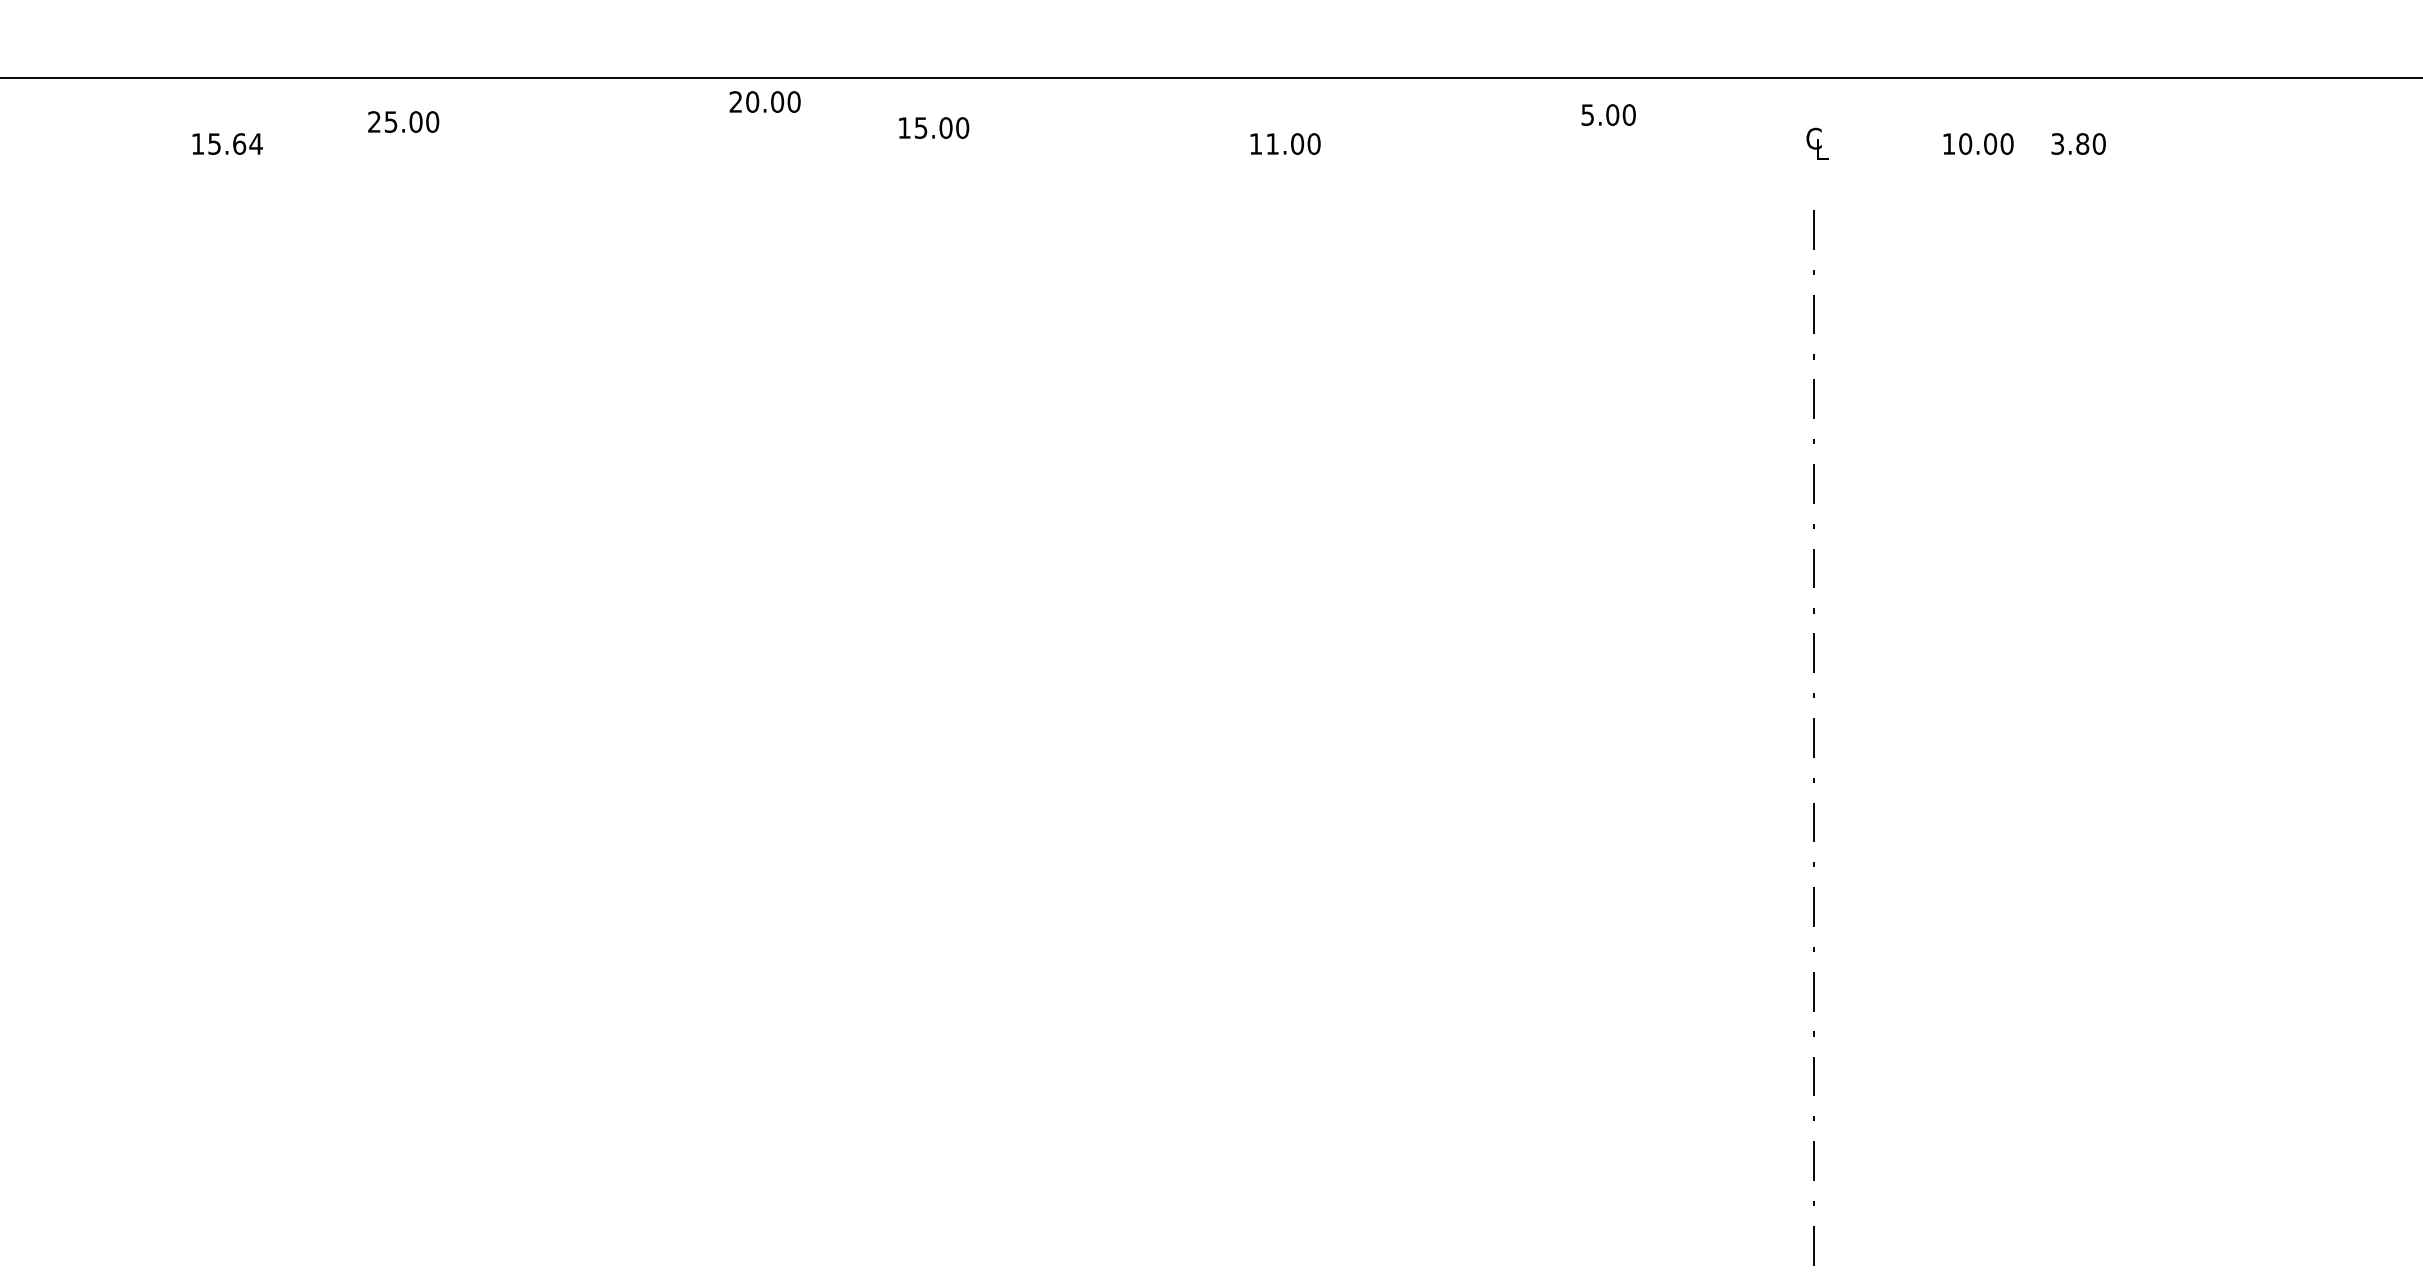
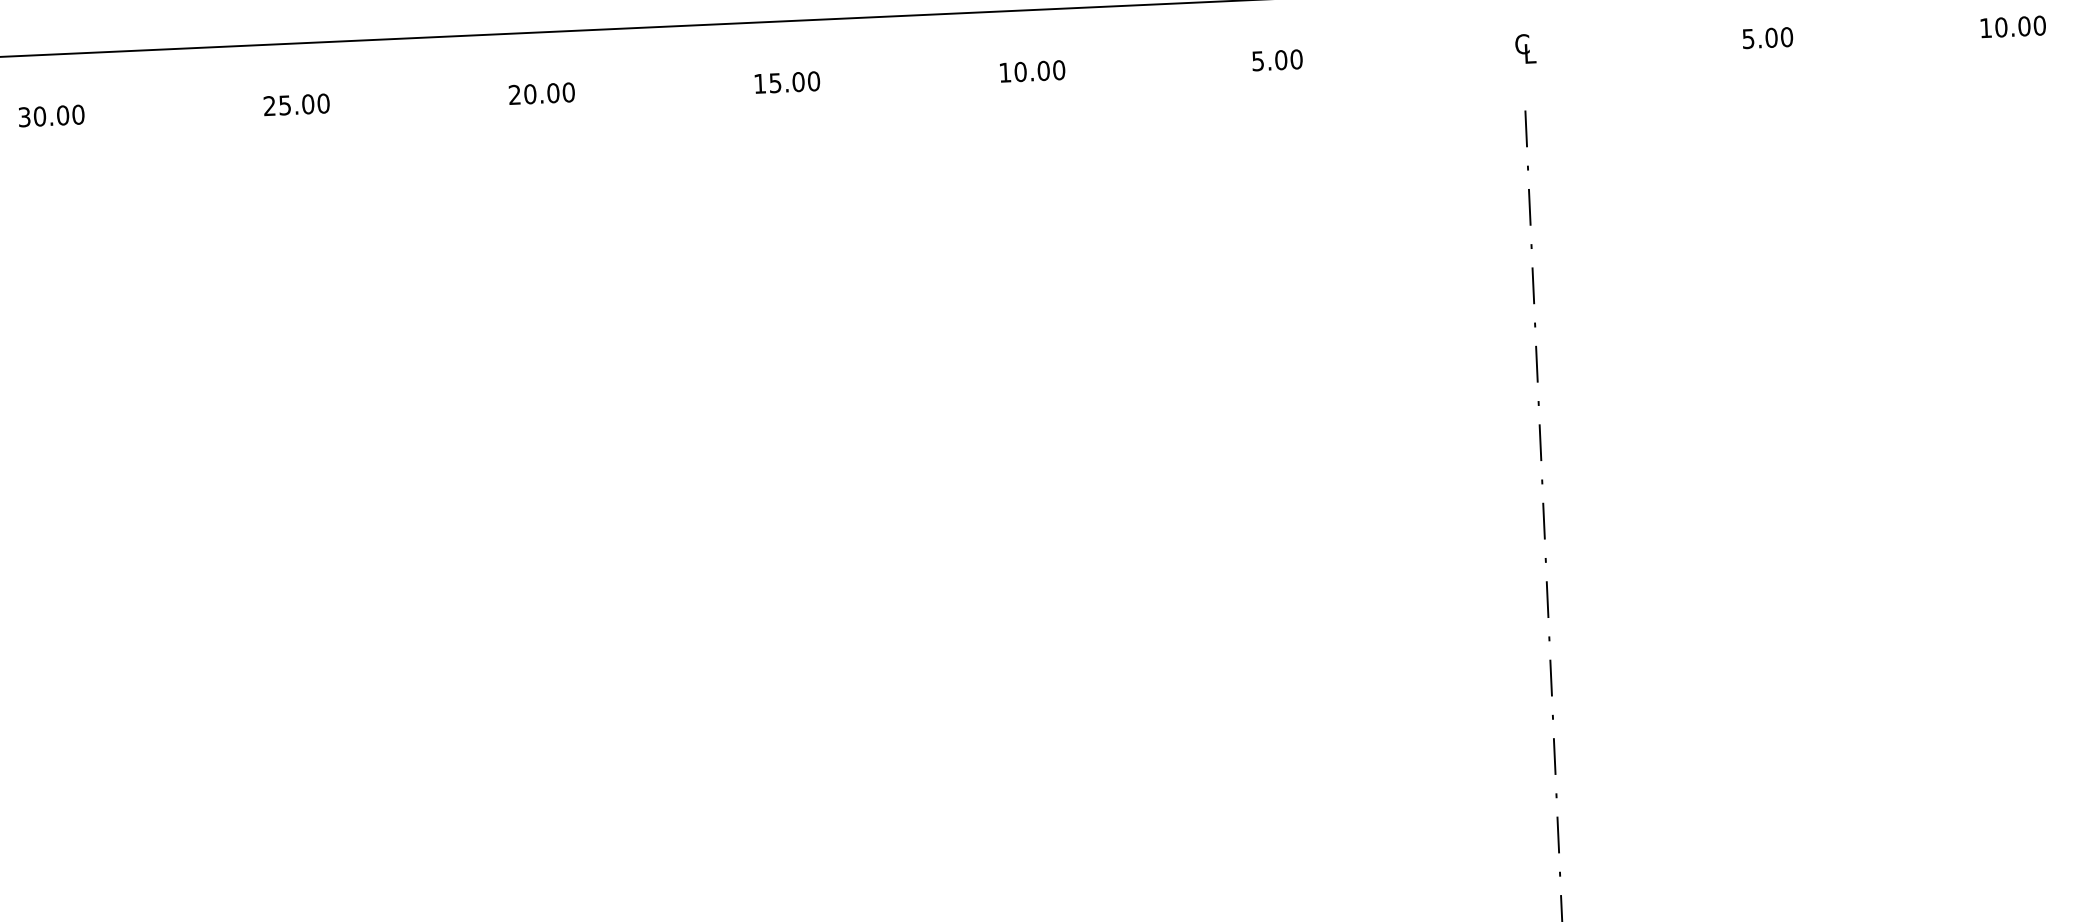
text: (764, 101) -> (541, 93), moved
text: (1608, 114) -> (1277, 59), moved
text: (403, 121) -> (296, 104), moved
text: (934, 127) -> (787, 82), moved
text: (226, 143) -> (50, 115), 15.64 -> 30.00
text: (1272, 143) -> (1020, 71), 11.00 -> 10.00
text: (1978, 143) -> (2013, 26), moved
text: (2070, 143) -> (1760, 37), 3.80 -> 5.00

